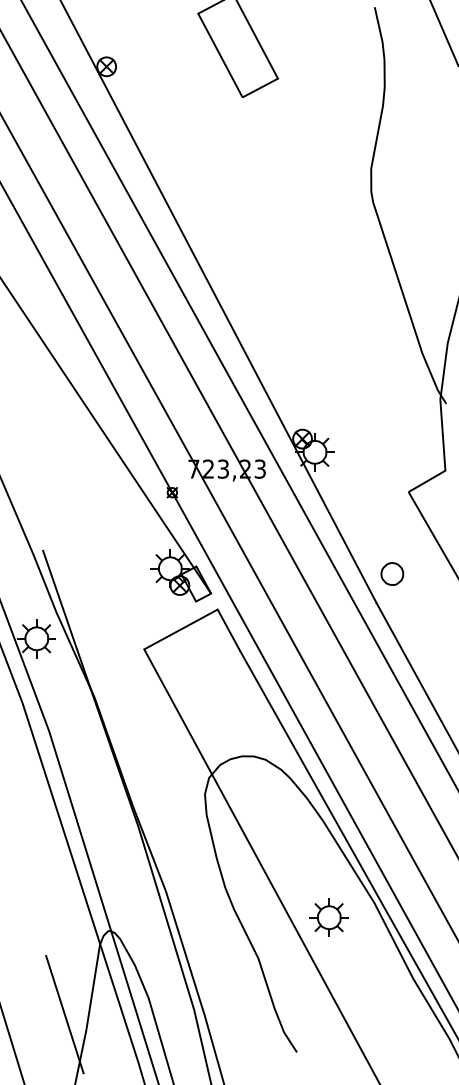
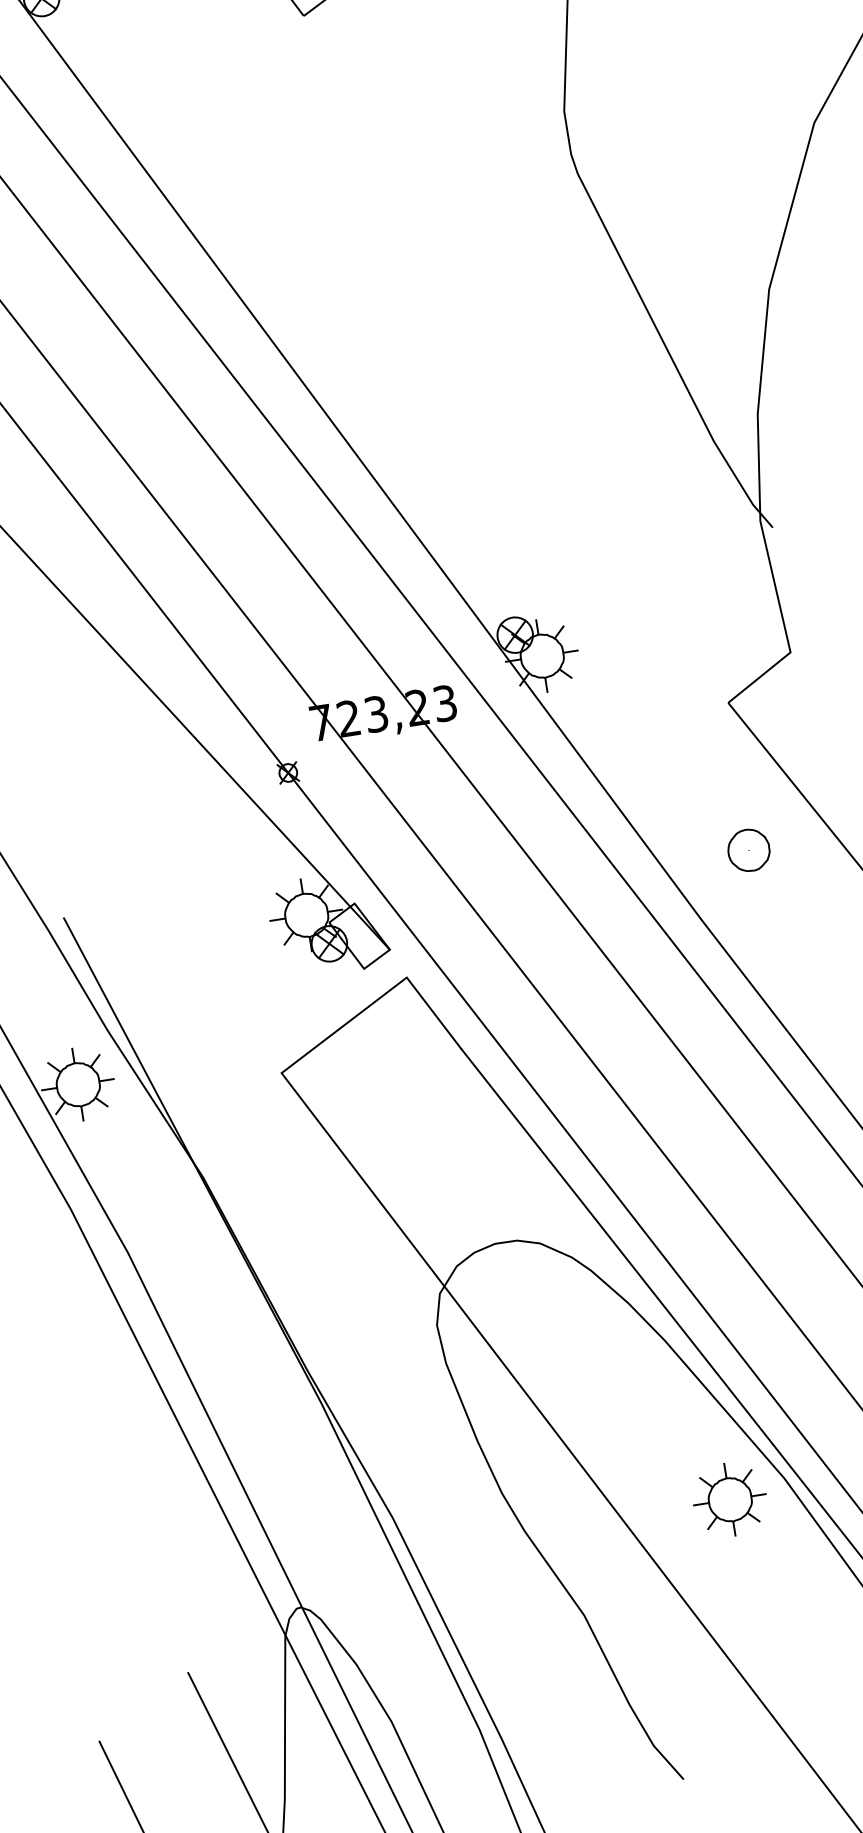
part: (392, 573) -> (749, 849), moved
part: (328, 917) -> (728, 1499), moved

